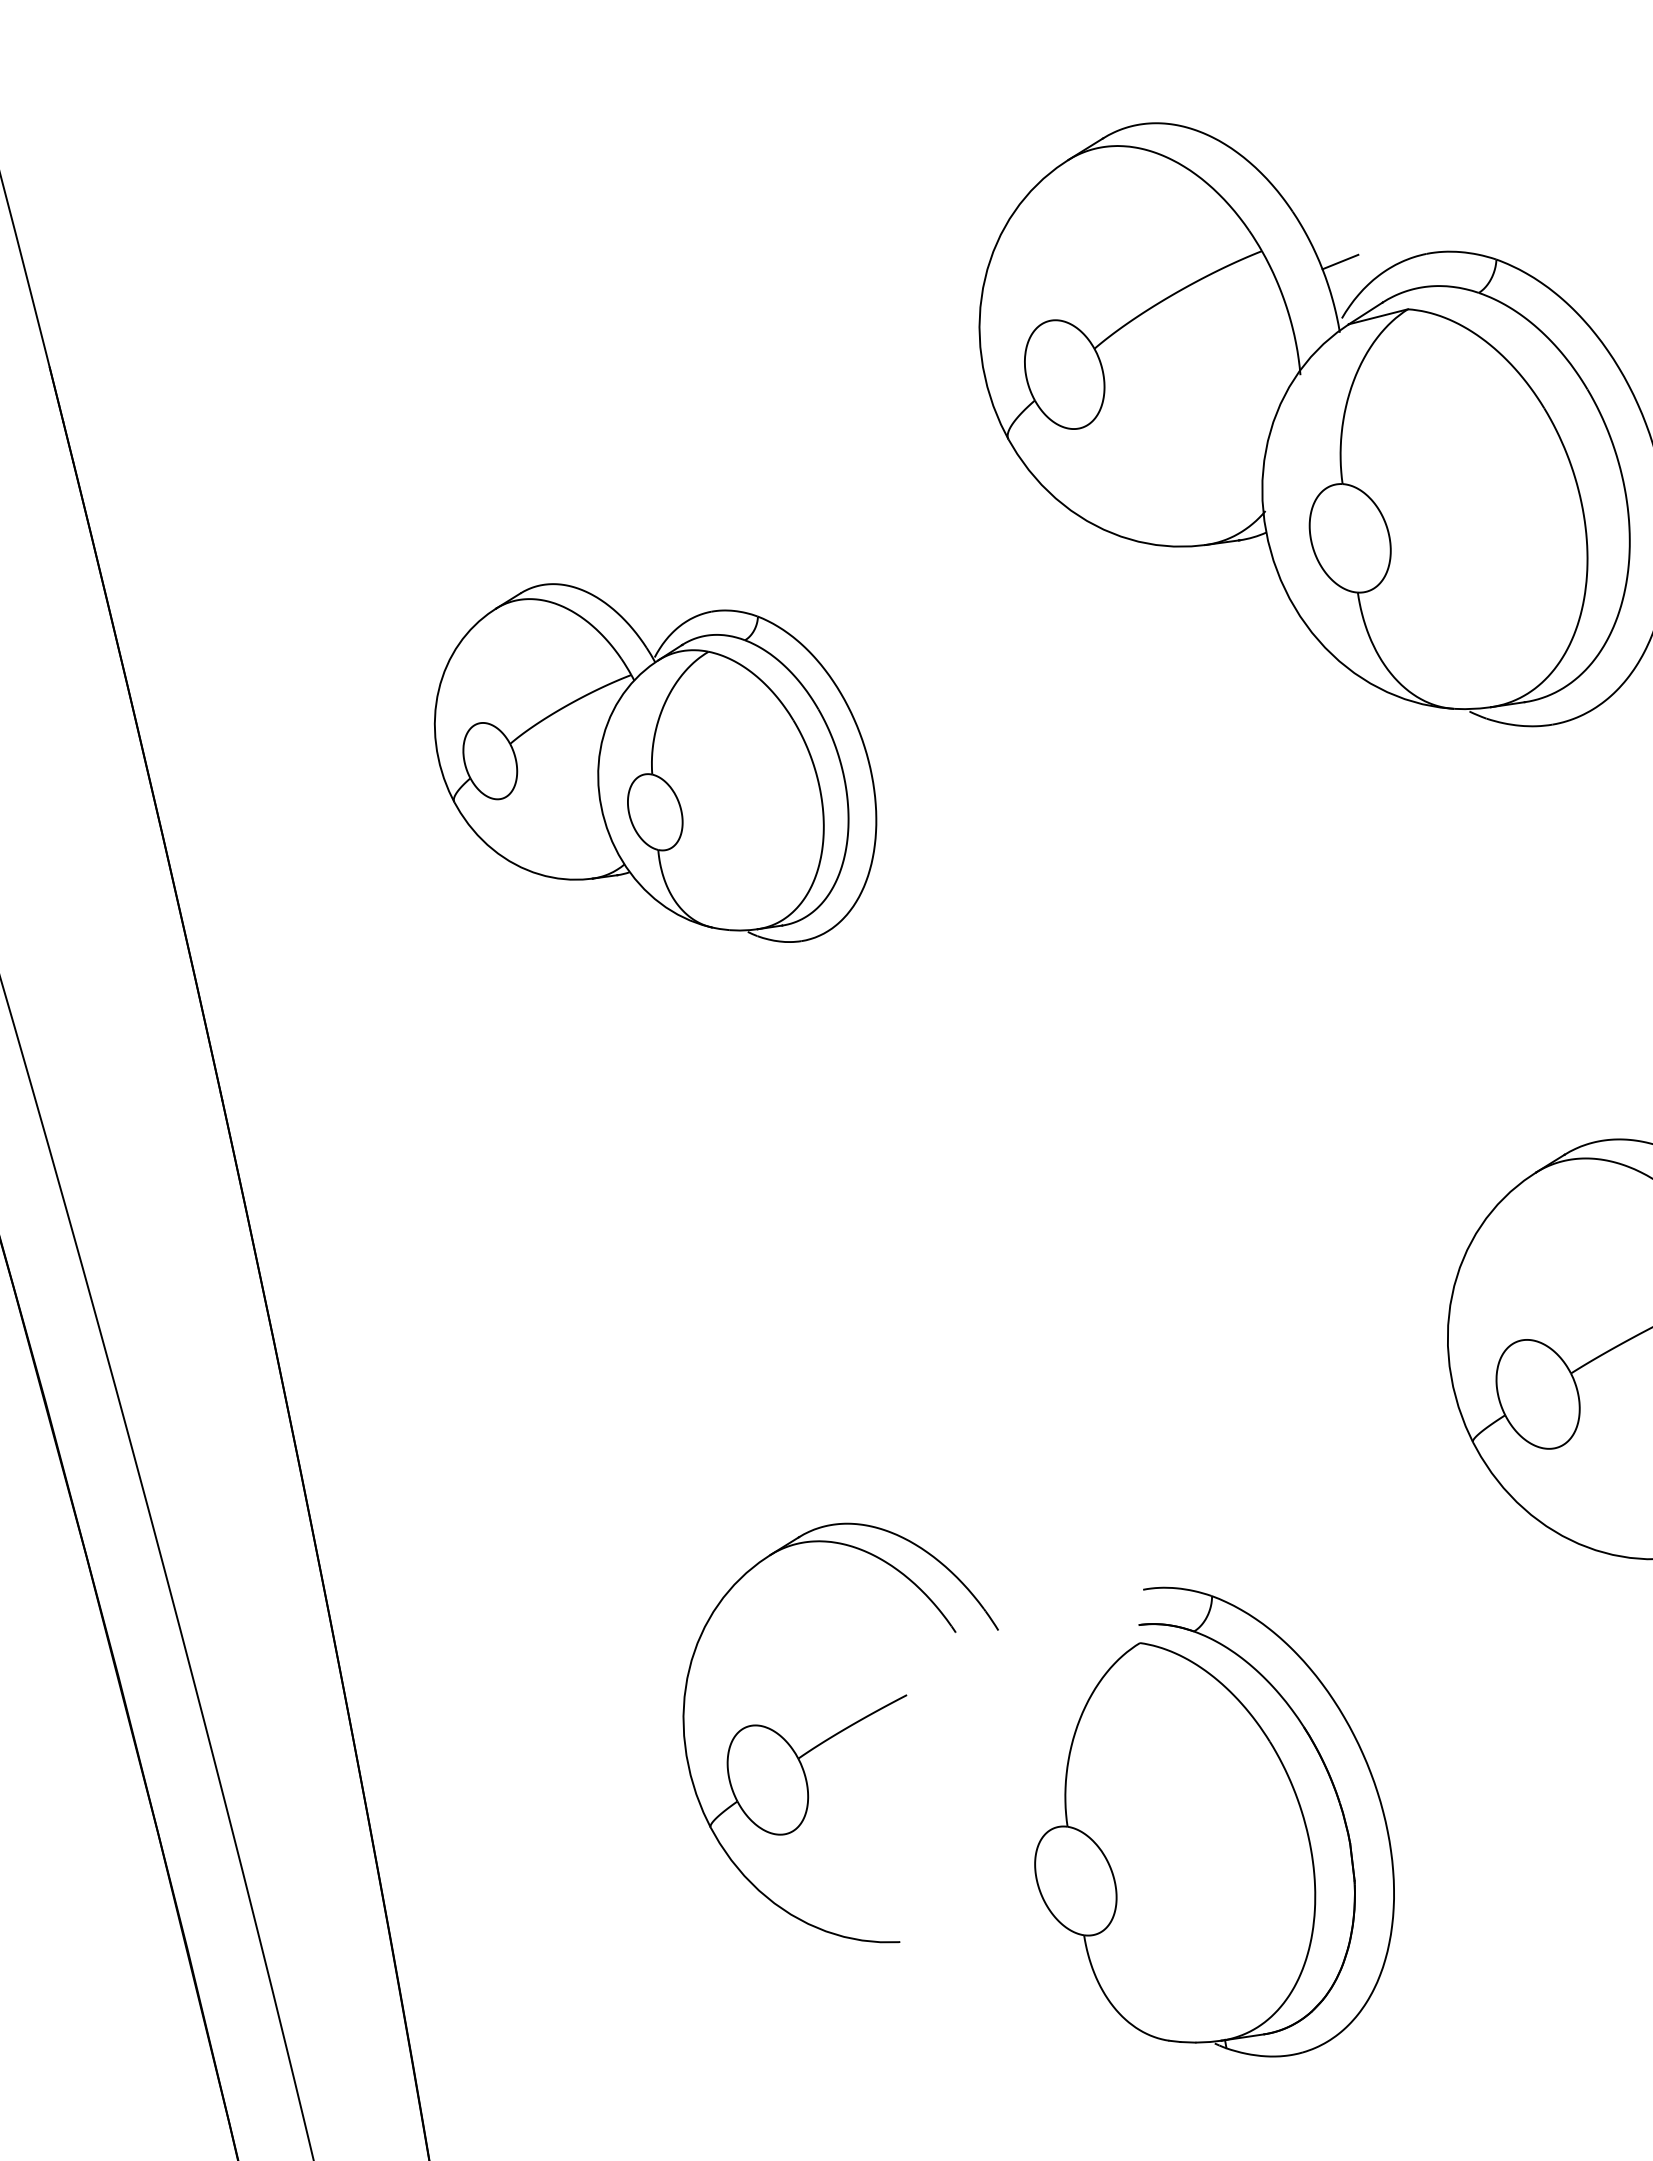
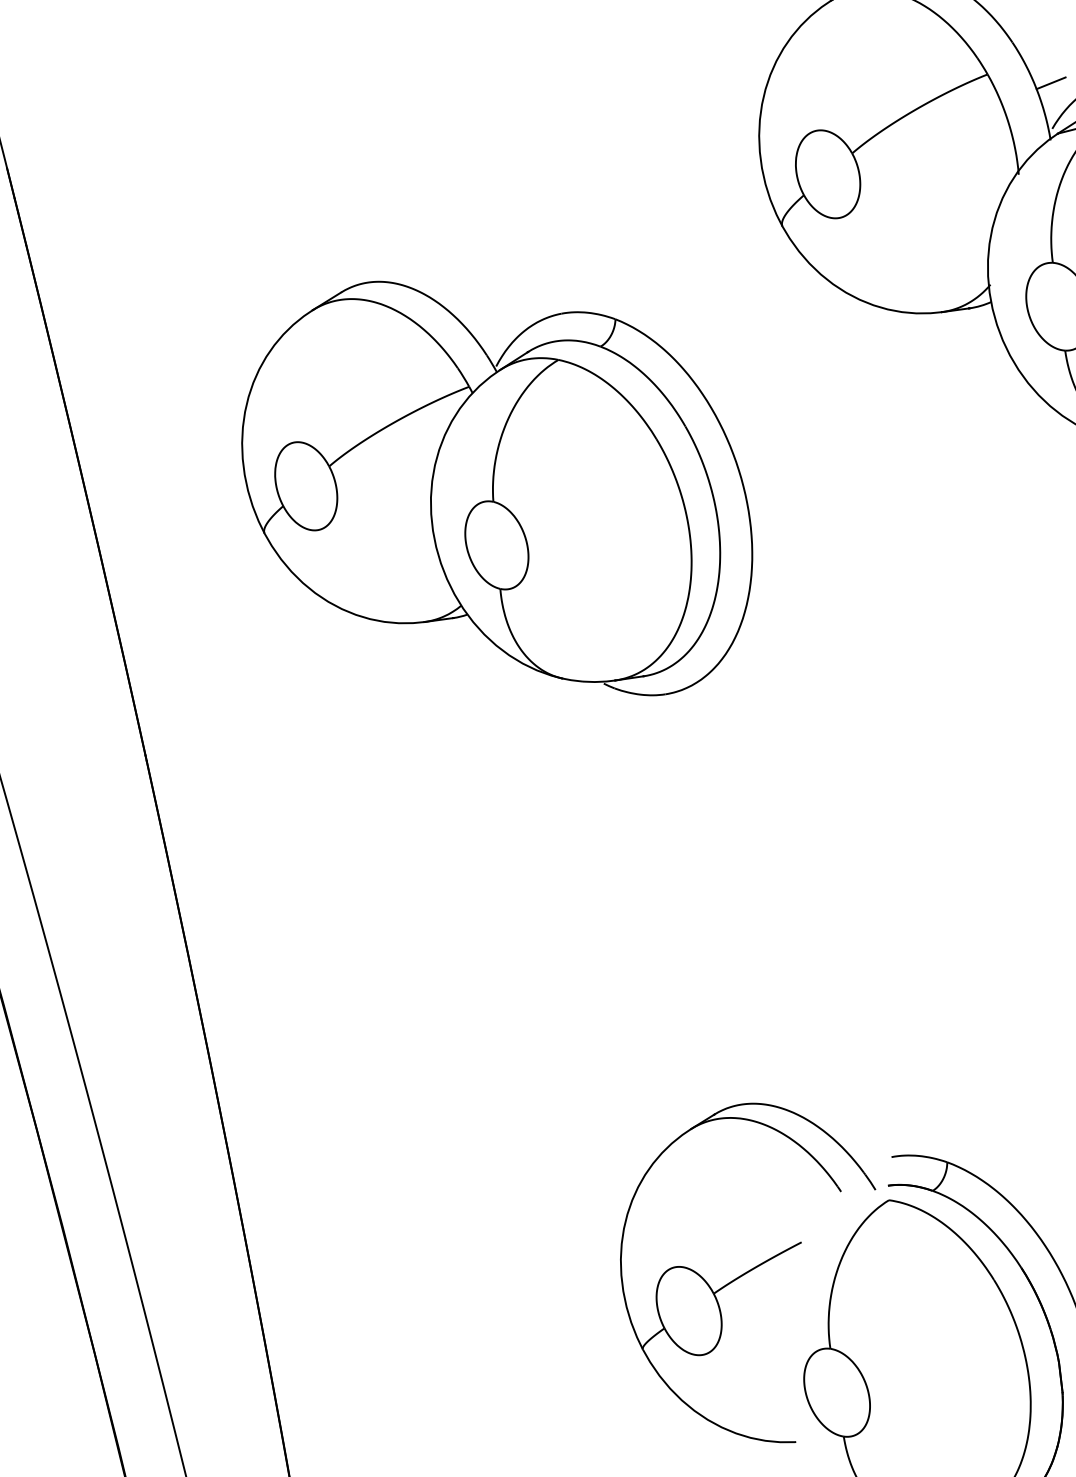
part: (655, 762) -> (497, 488), size x1.43
part: (840, 1732) -> (747, 1272), moved

